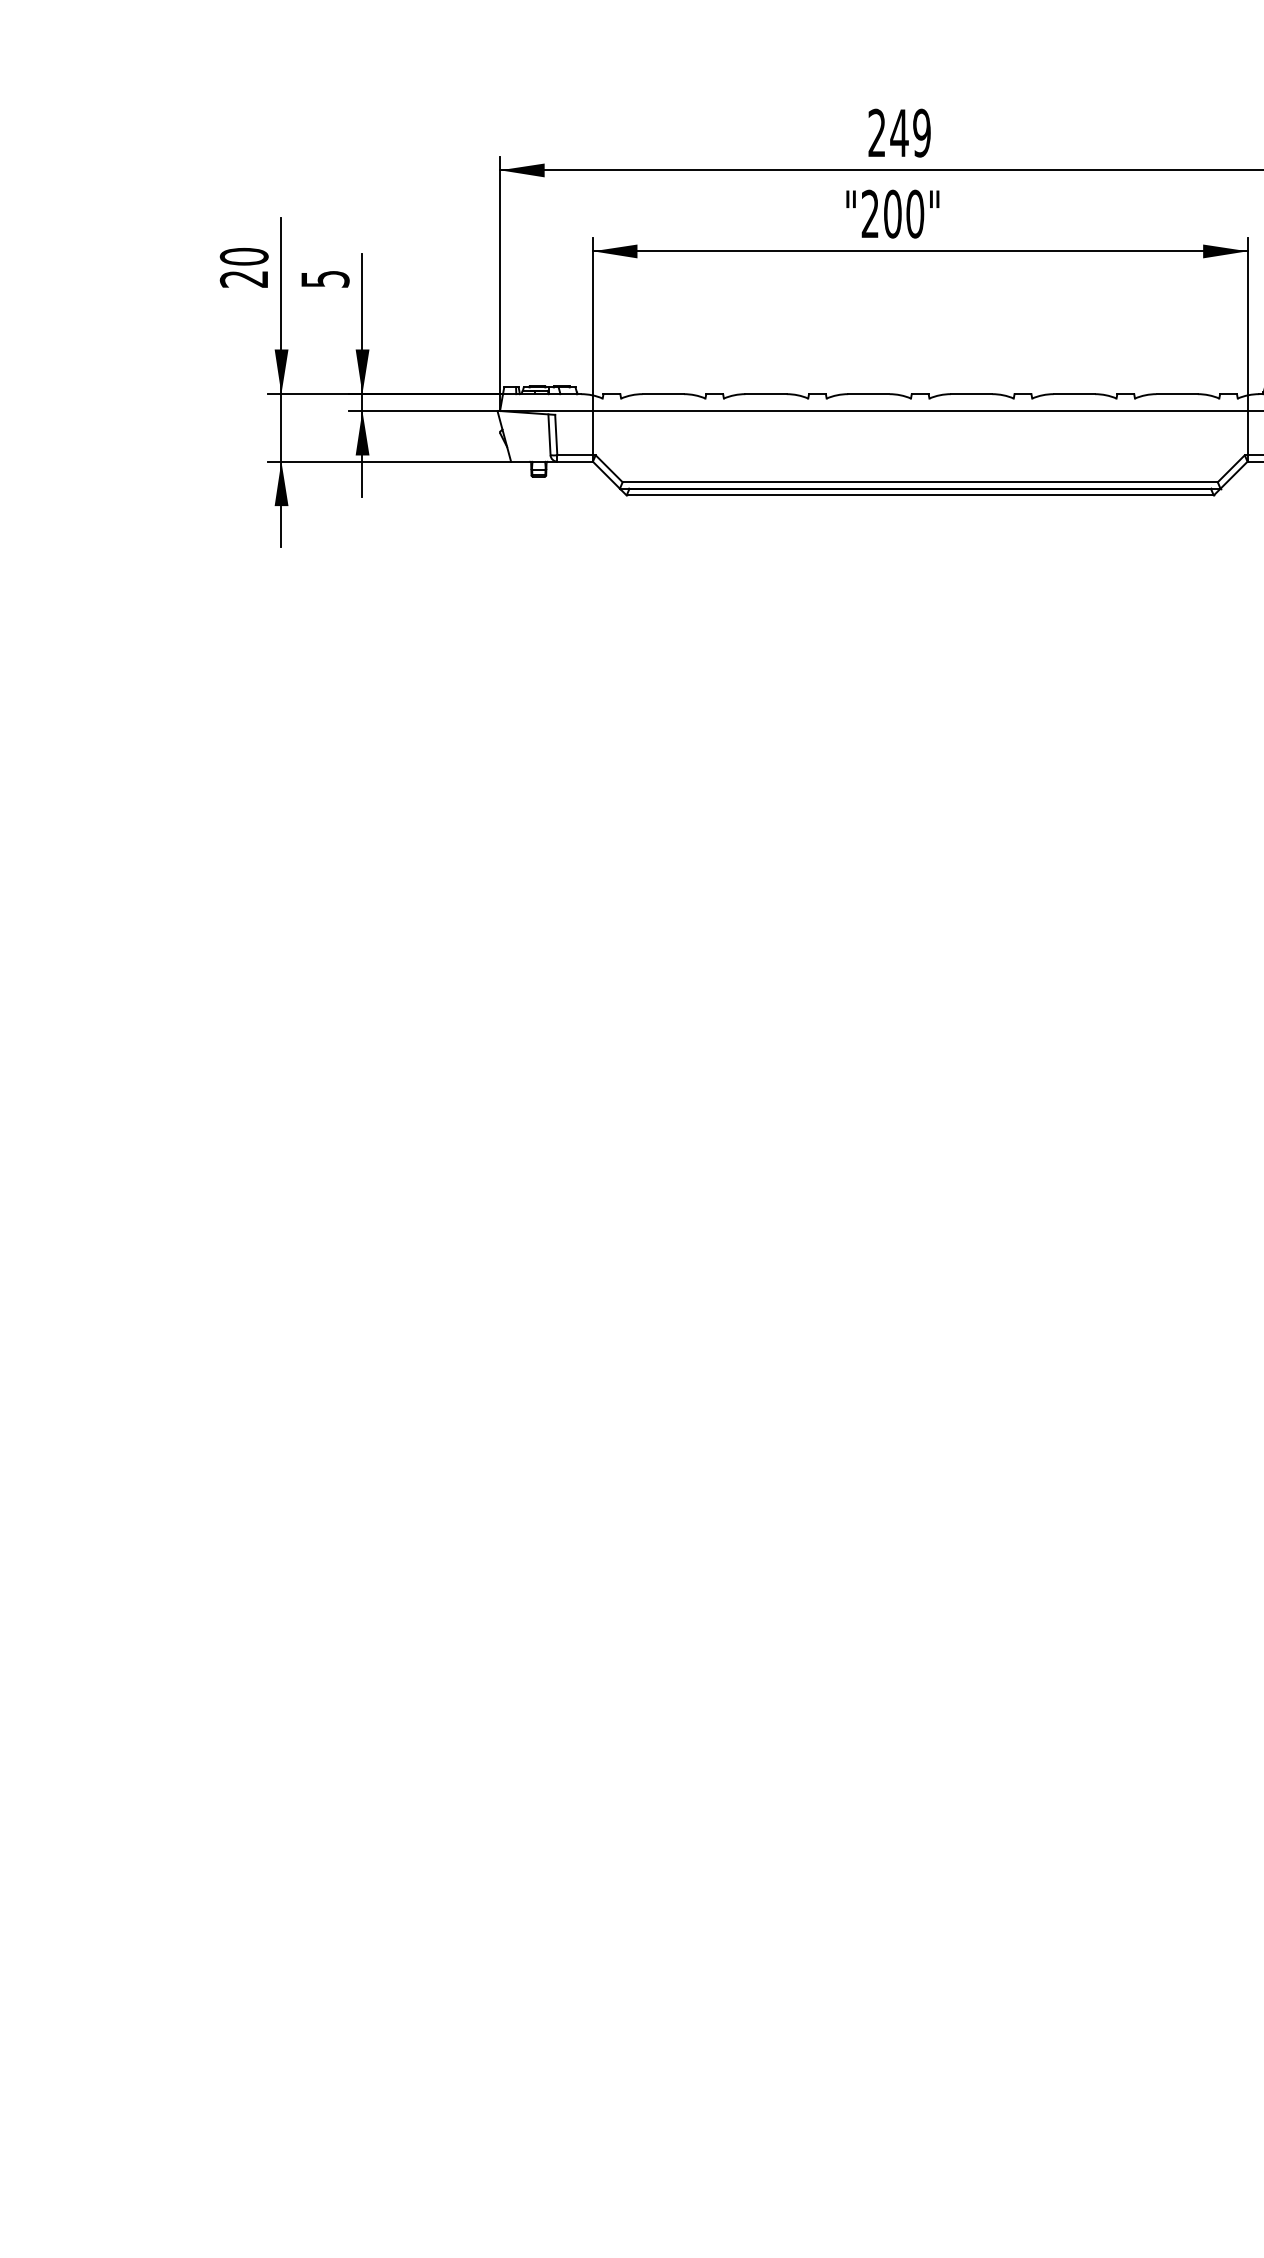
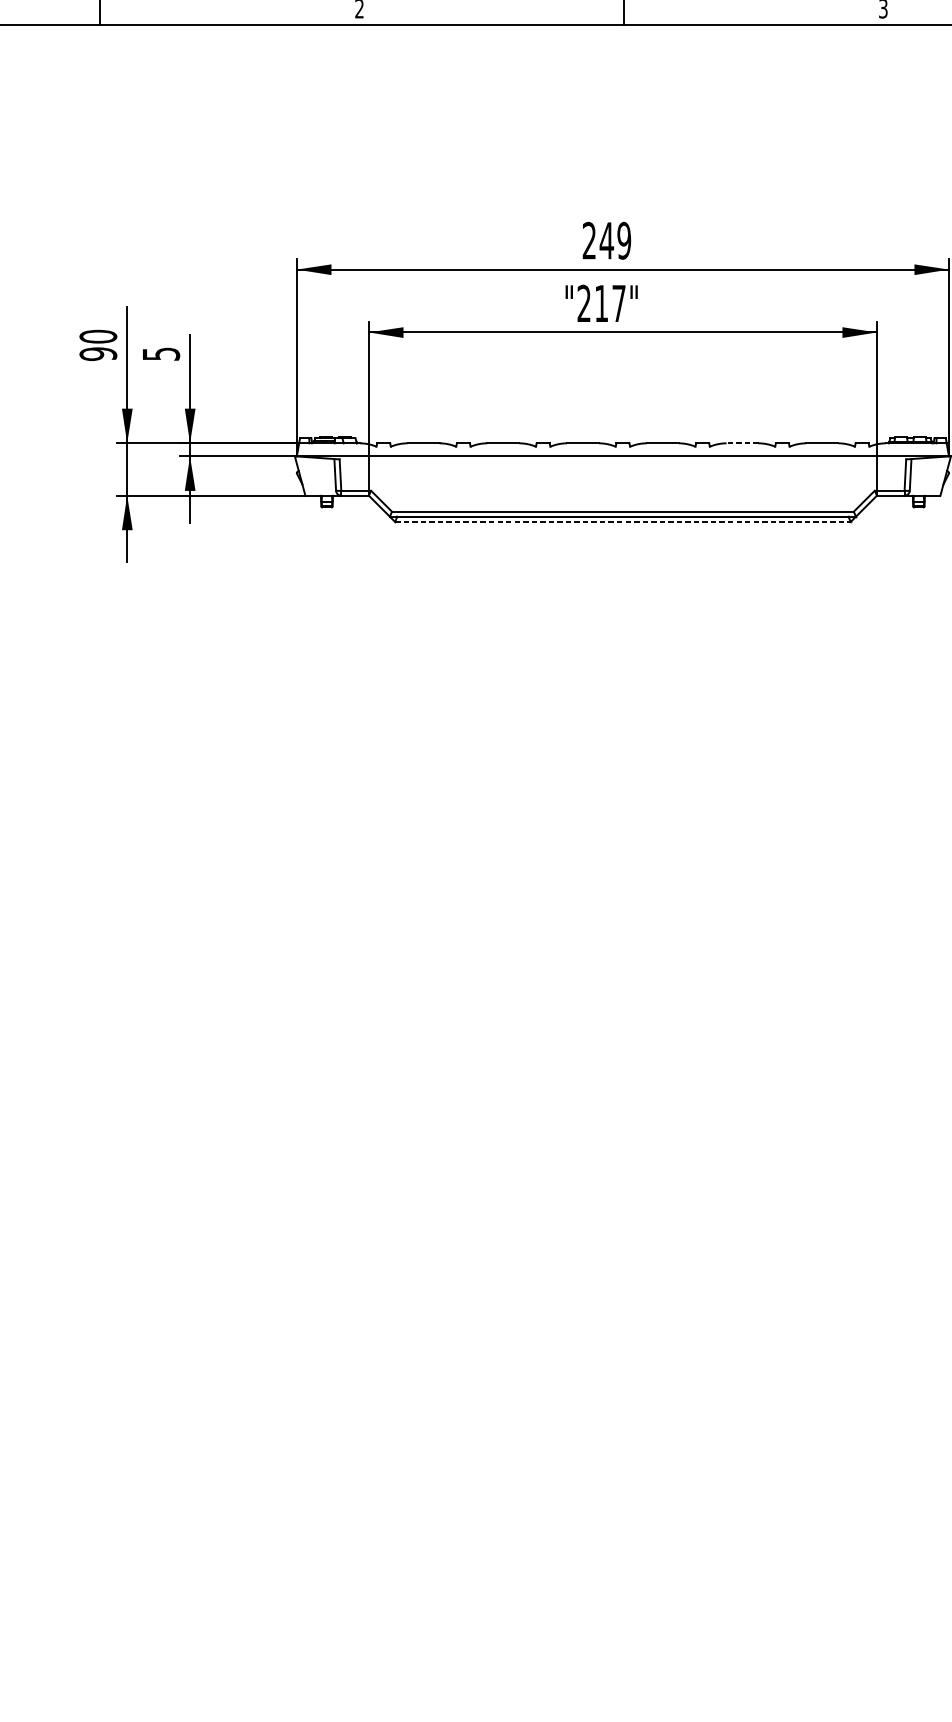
text: (904, 213) -> (610, 303), "200" -> "217"
text: (244, 279) -> (98, 354), 20 -> 90
line: (1074, 394) -> (742, 443), solid -> dashed
line: (920, 495) -> (623, 521), solid -> dashed

